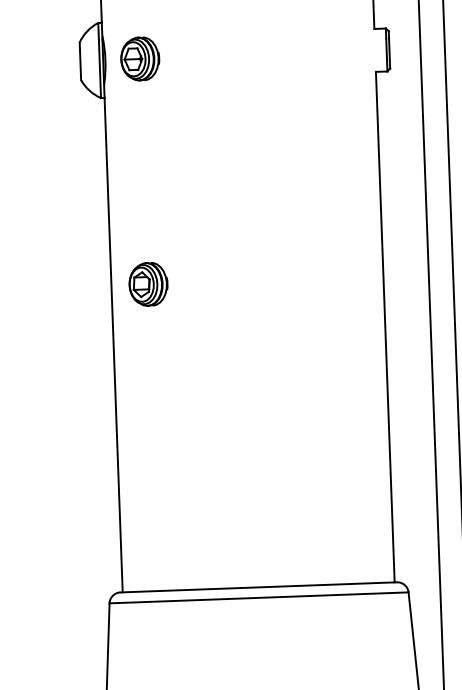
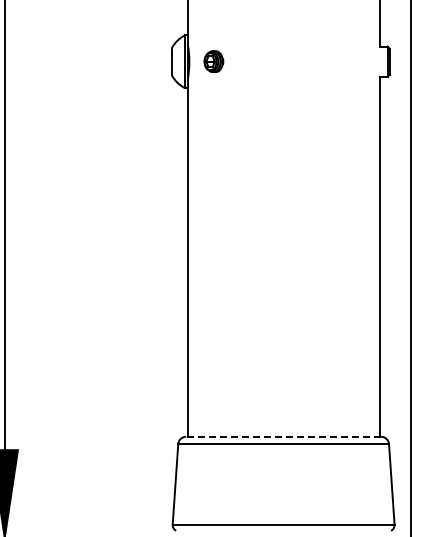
part: (139, 58) -> (213, 61), size x0.7
part: (147, 284) -> (213, 220), removed
line: (258, 587) -> (283, 436), solid -> dashed

